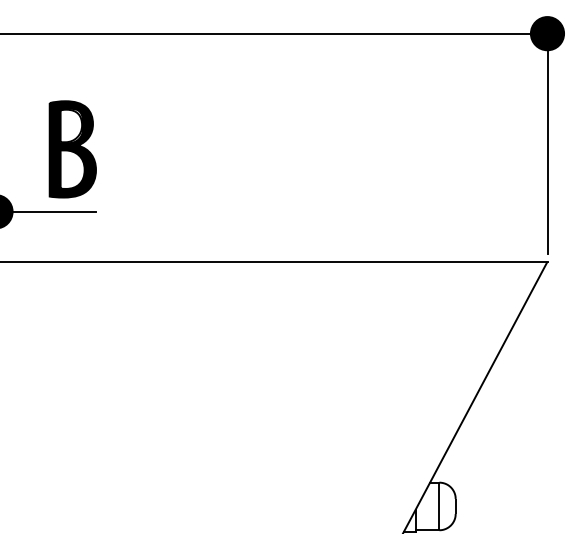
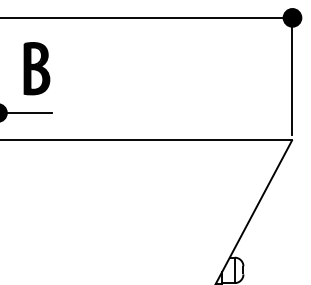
part: (71, 149) -> (36, 68), moved

